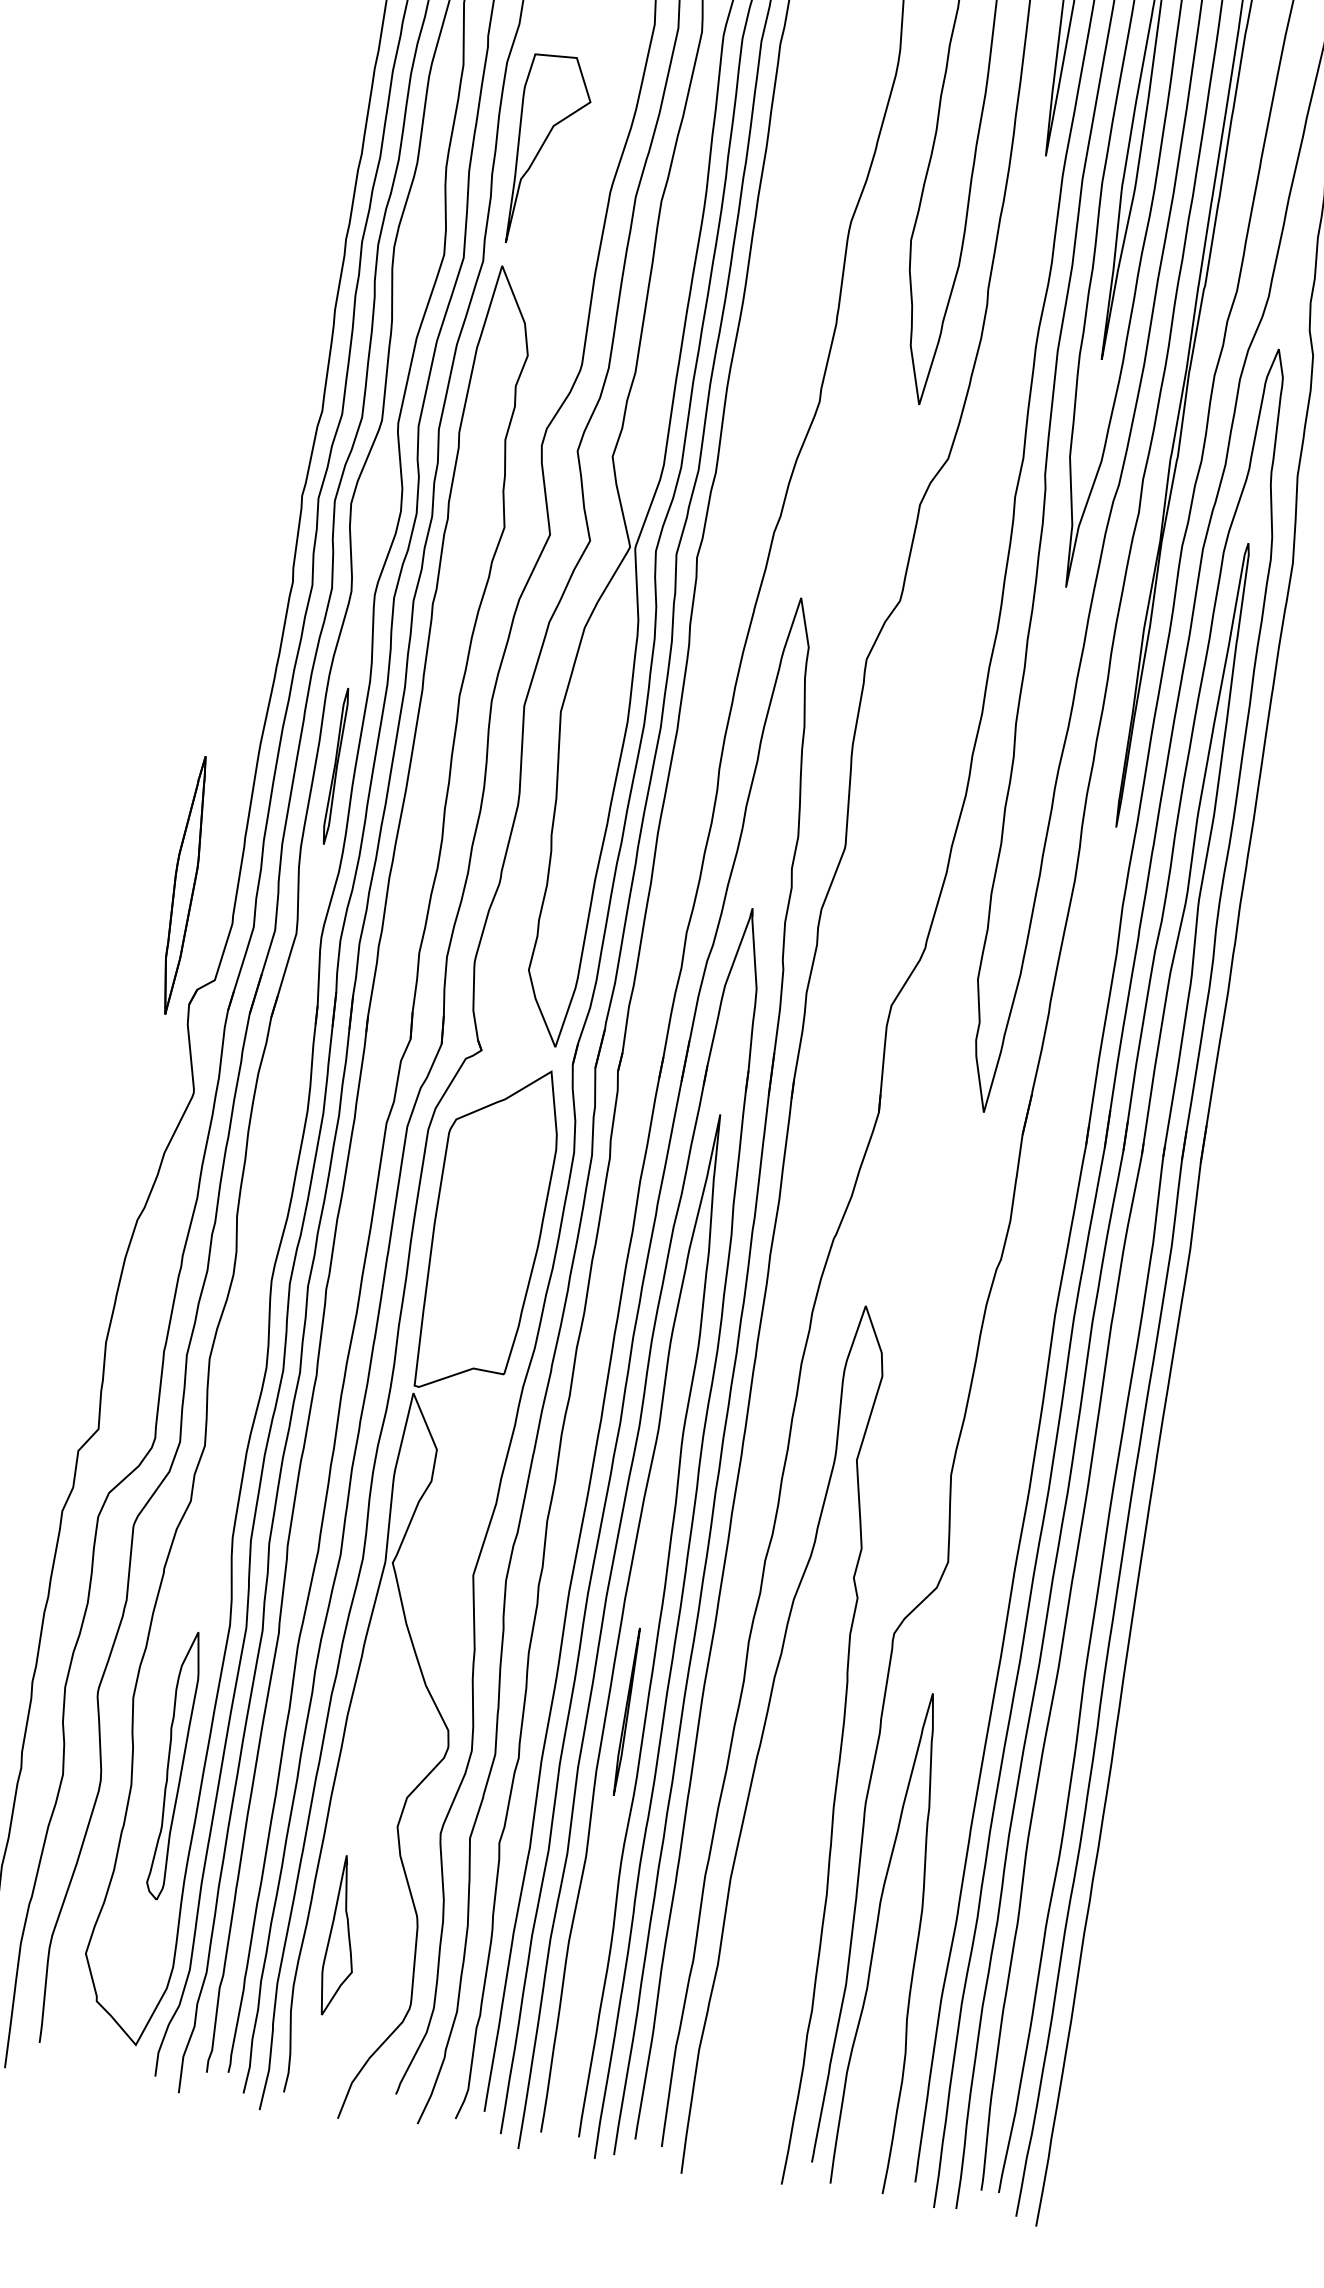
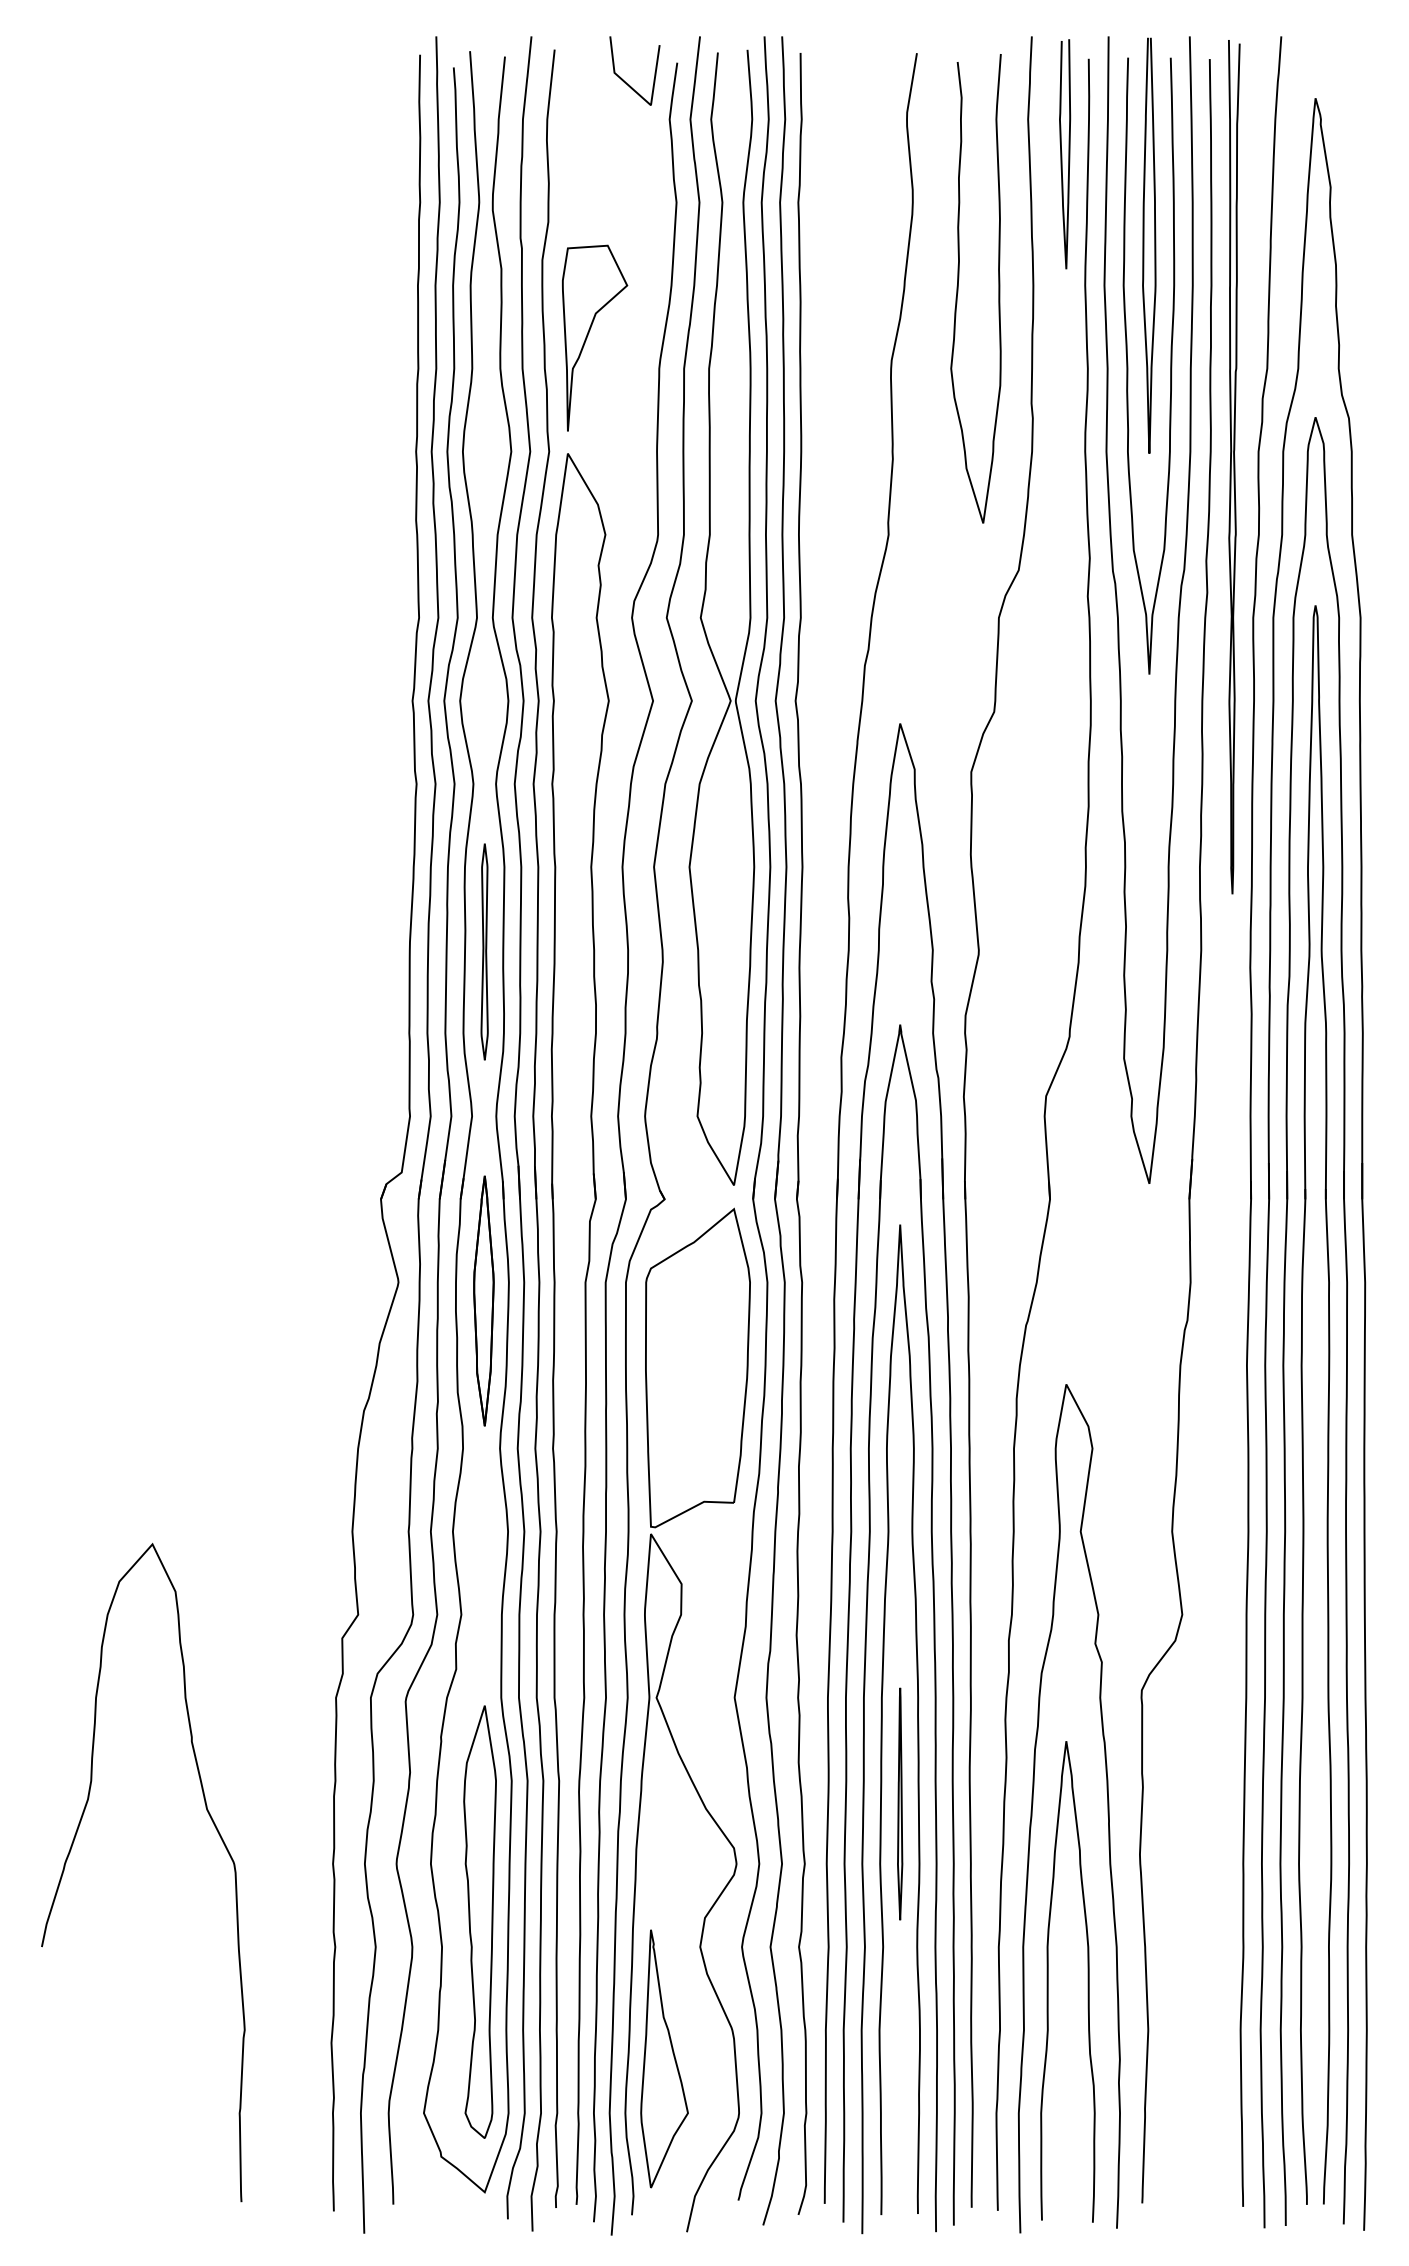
part: (335, 765) -> (484, 951), size x1.43
part: (184, 884) -> (483, 1300), moved
part: (627, 1711) -> (900, 1803), size x1.43
part: (174, 1764) -> (479, 1921), size x1.67
part: (342, 1936) -> (664, 2058), size x1.67
curve: (875, 1938) -> (1048, 1981), moved

